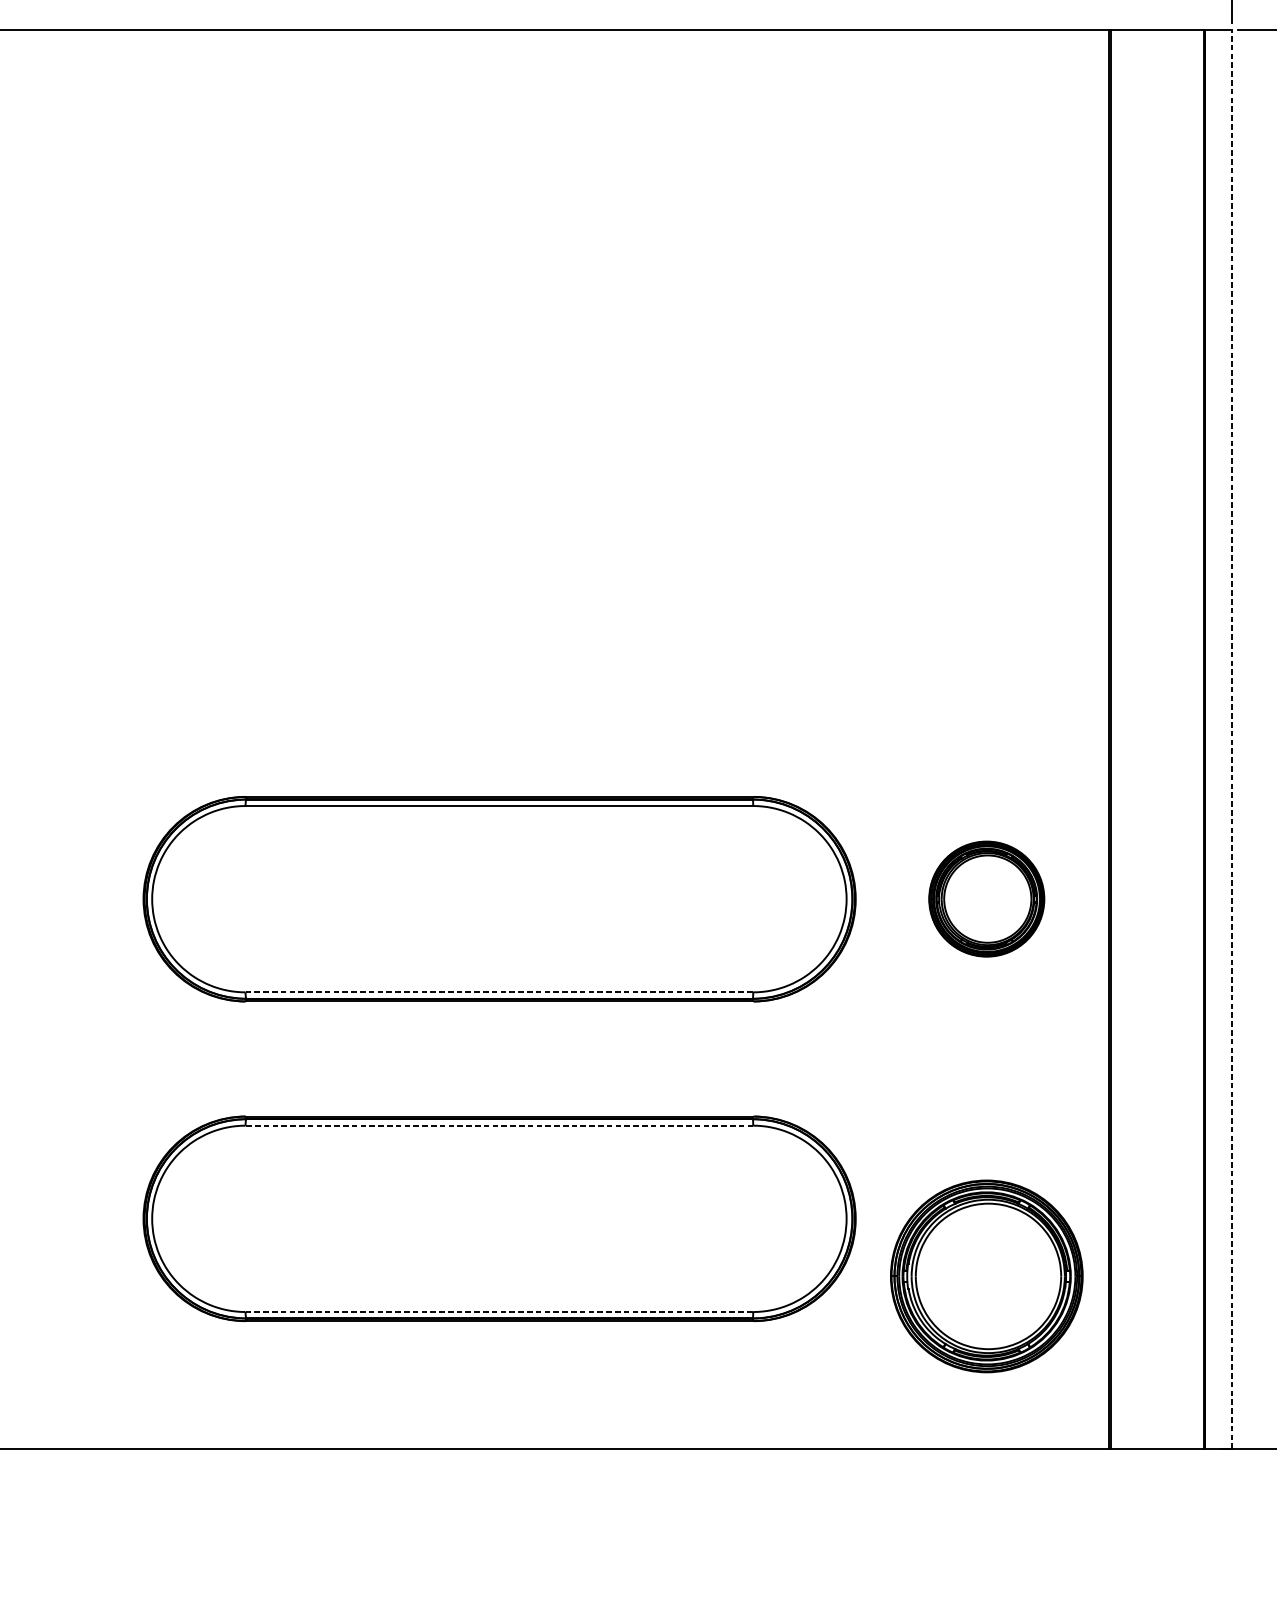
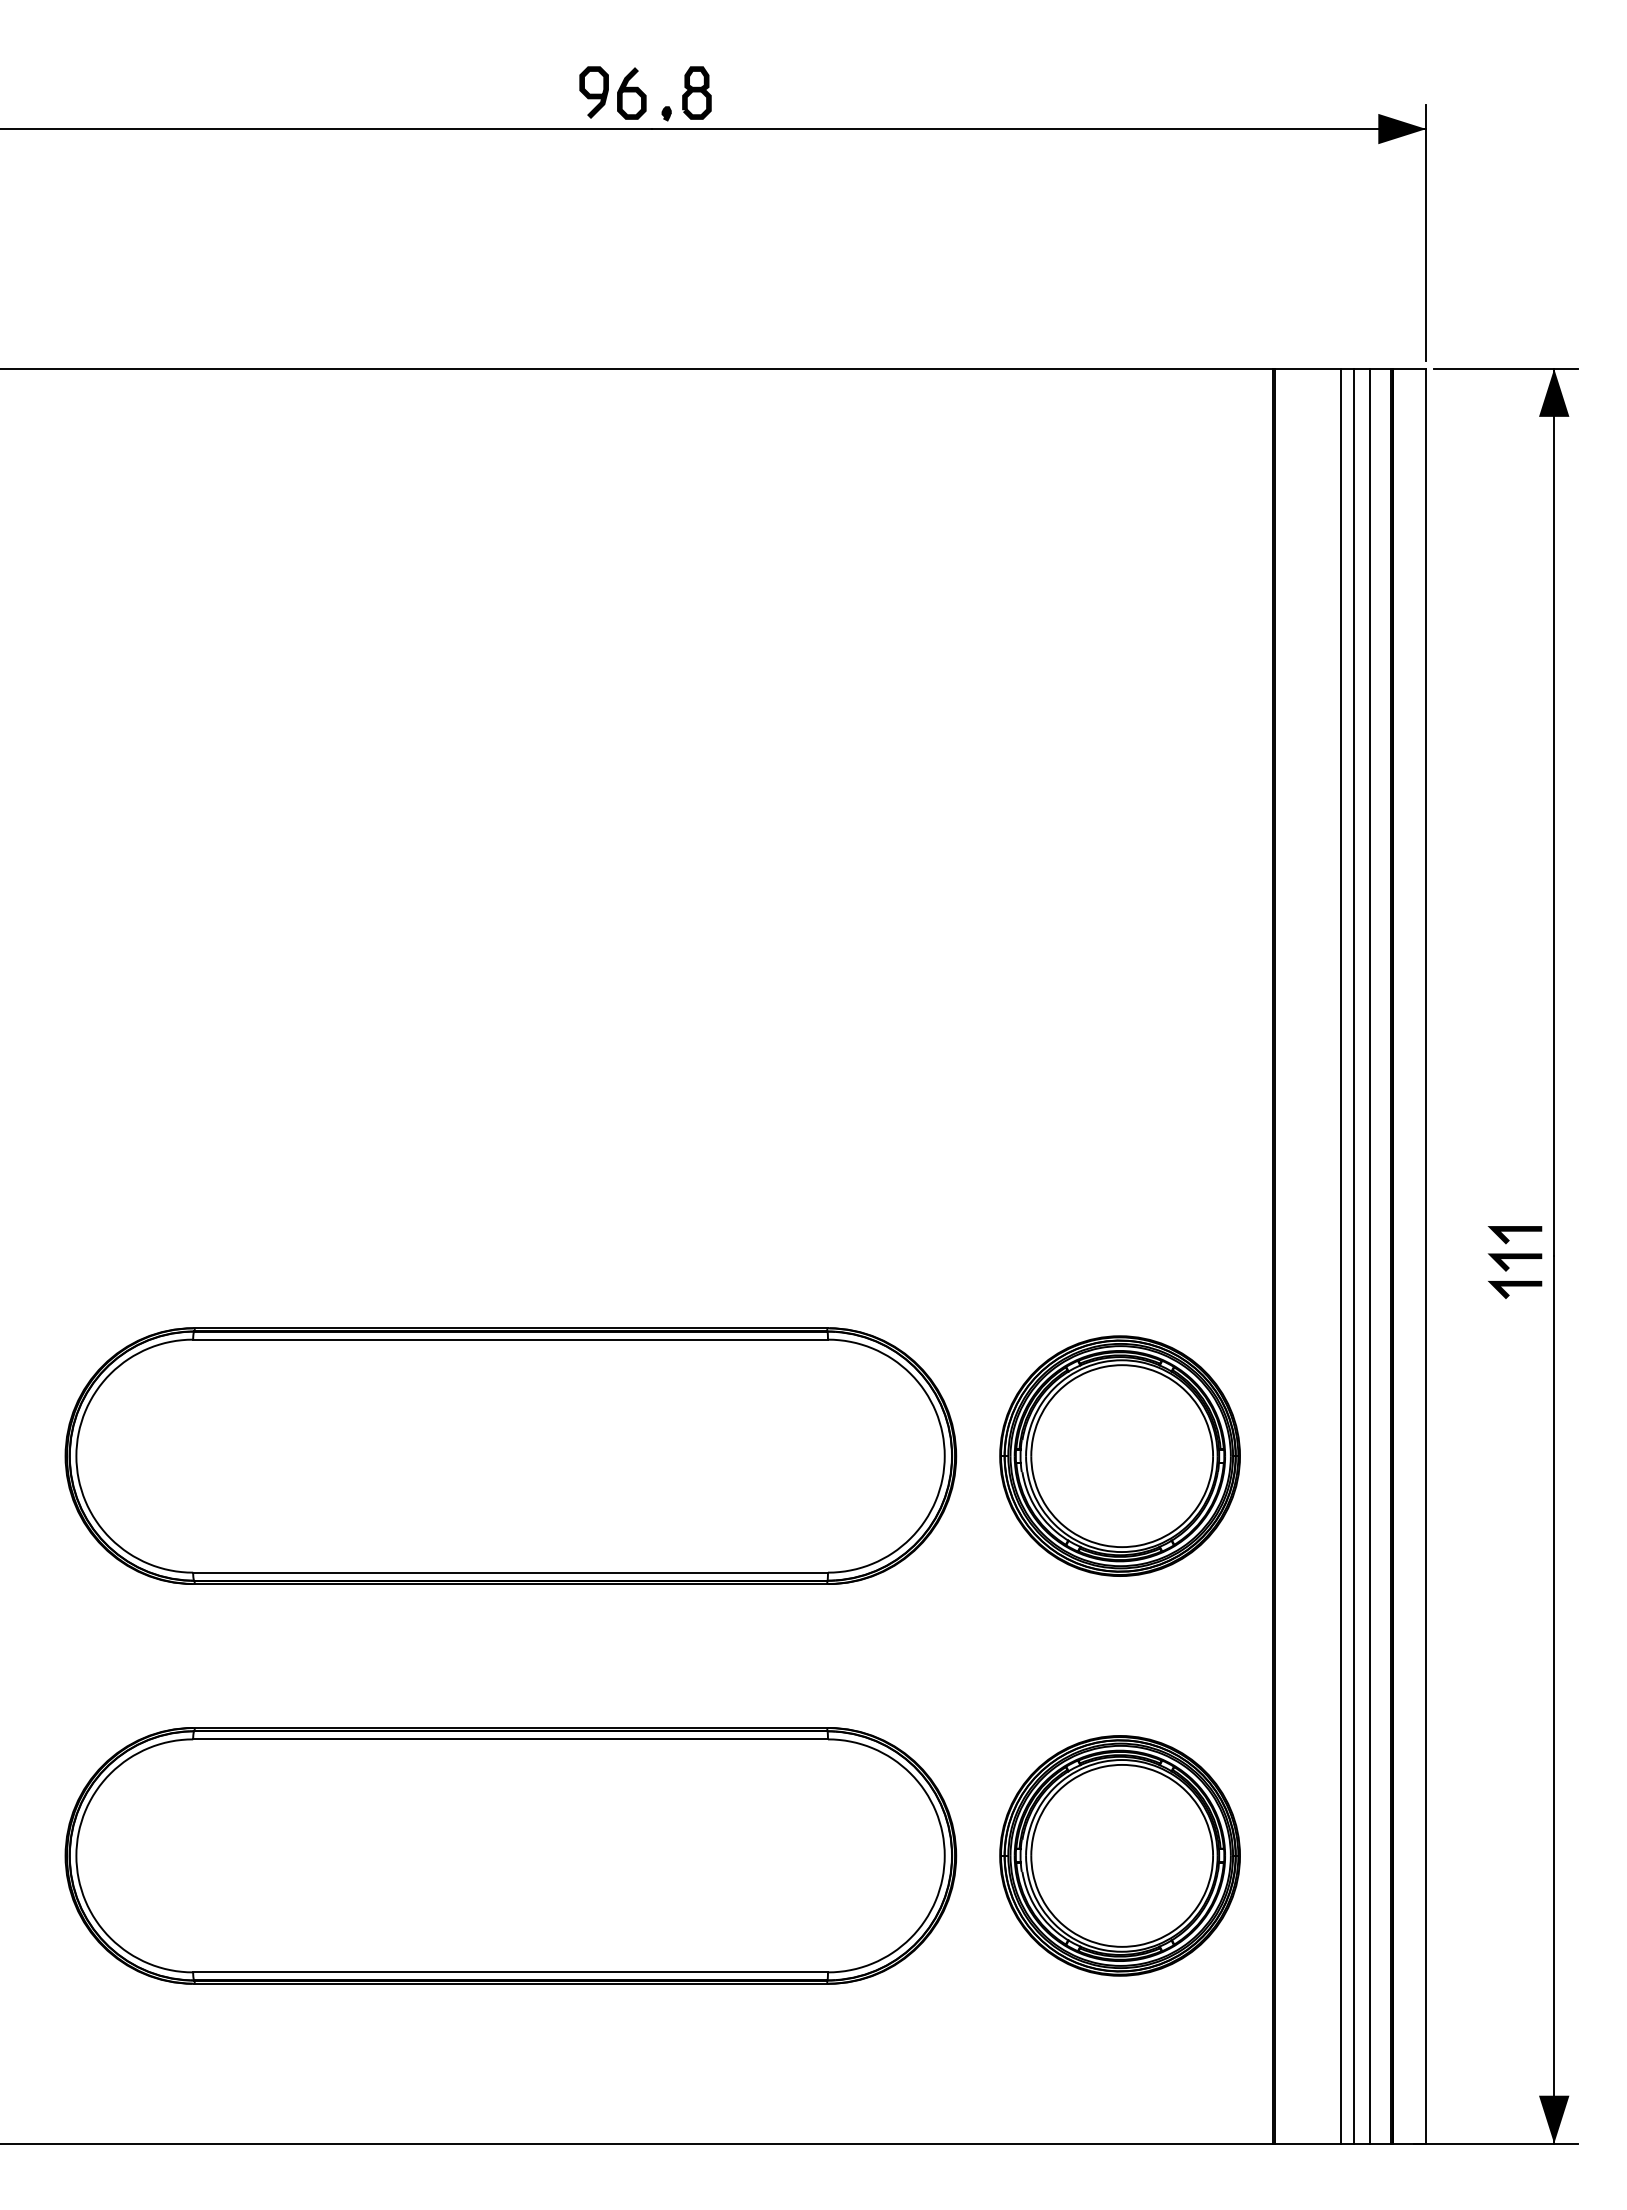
line: (1163, 738) -> (1340, 1255), added
line: (1174, 738) -> (1354, 1255), added
line: (1187, 738) -> (1370, 1255), added
line: (1231, 738) -> (1426, 1255), dashed -> solid
part: (986, 898) -> (1119, 1455), size x1.67
line: (500, 992) -> (511, 1572), dashed -> solid
line: (499, 1125) -> (510, 1739), dashed -> solid
part: (986, 1276) -> (1119, 1855), moved
line: (500, 1312) -> (511, 1972), dashed -> solid

